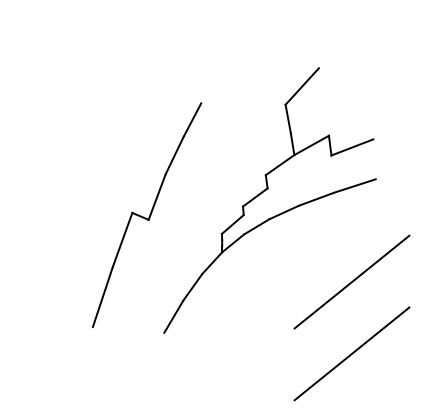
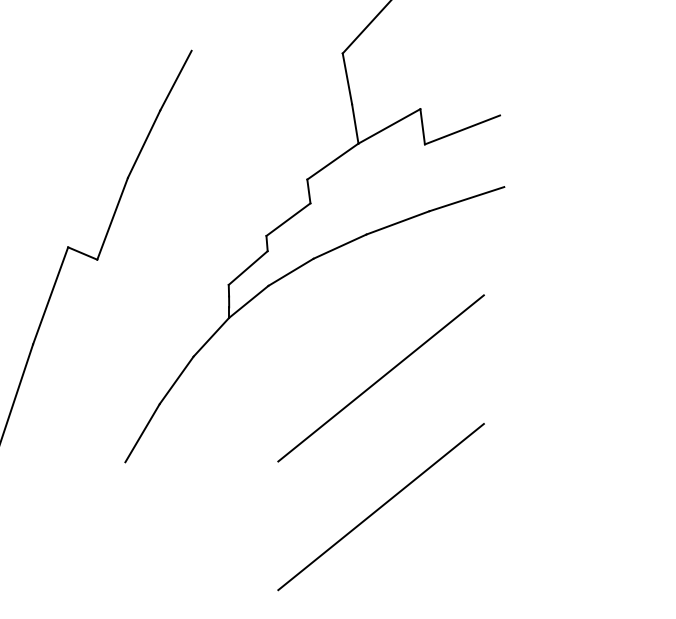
part: (337, 295) -> (355, 402), moved

